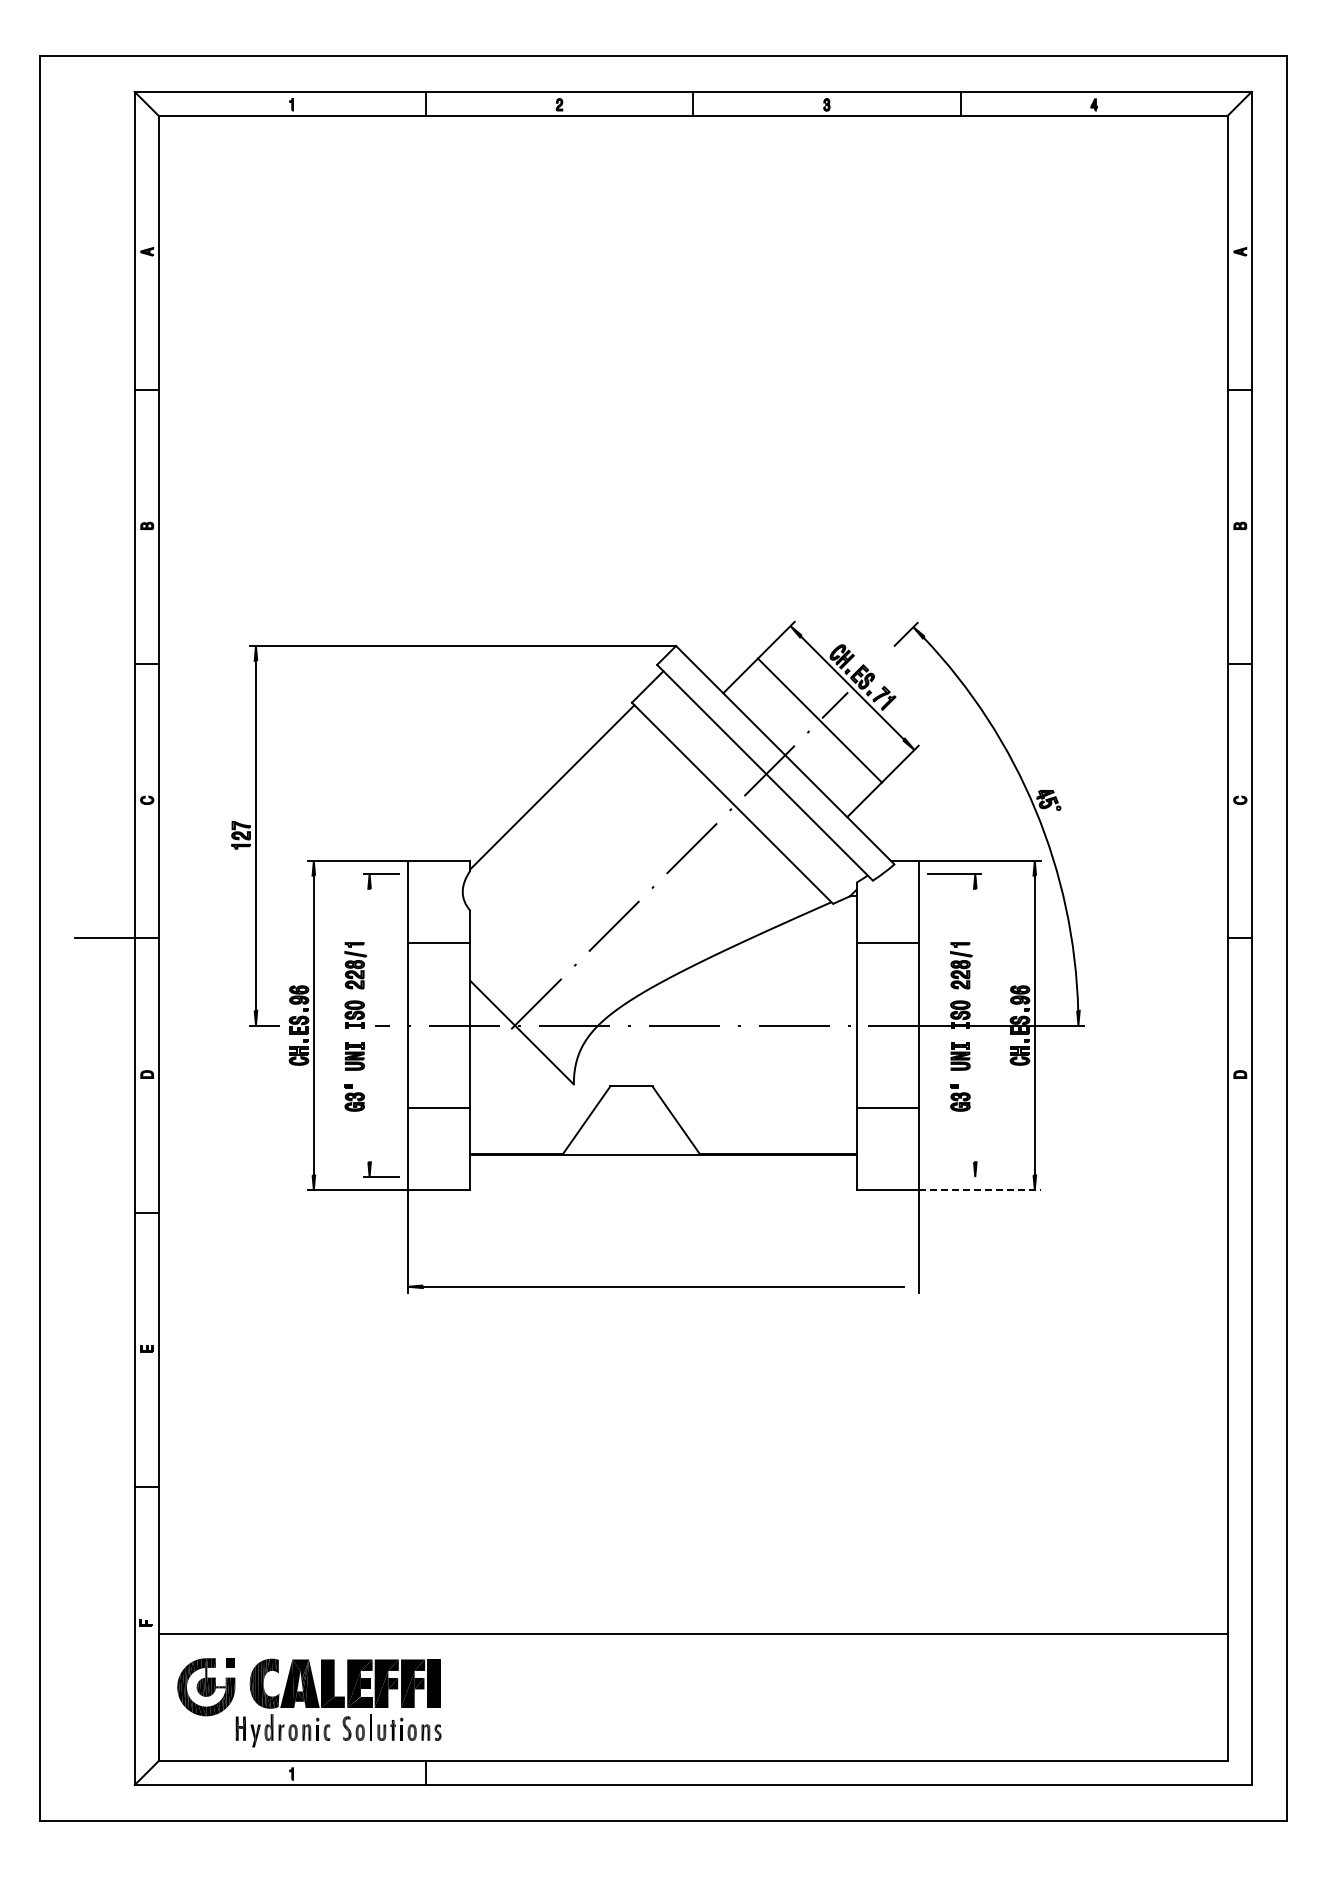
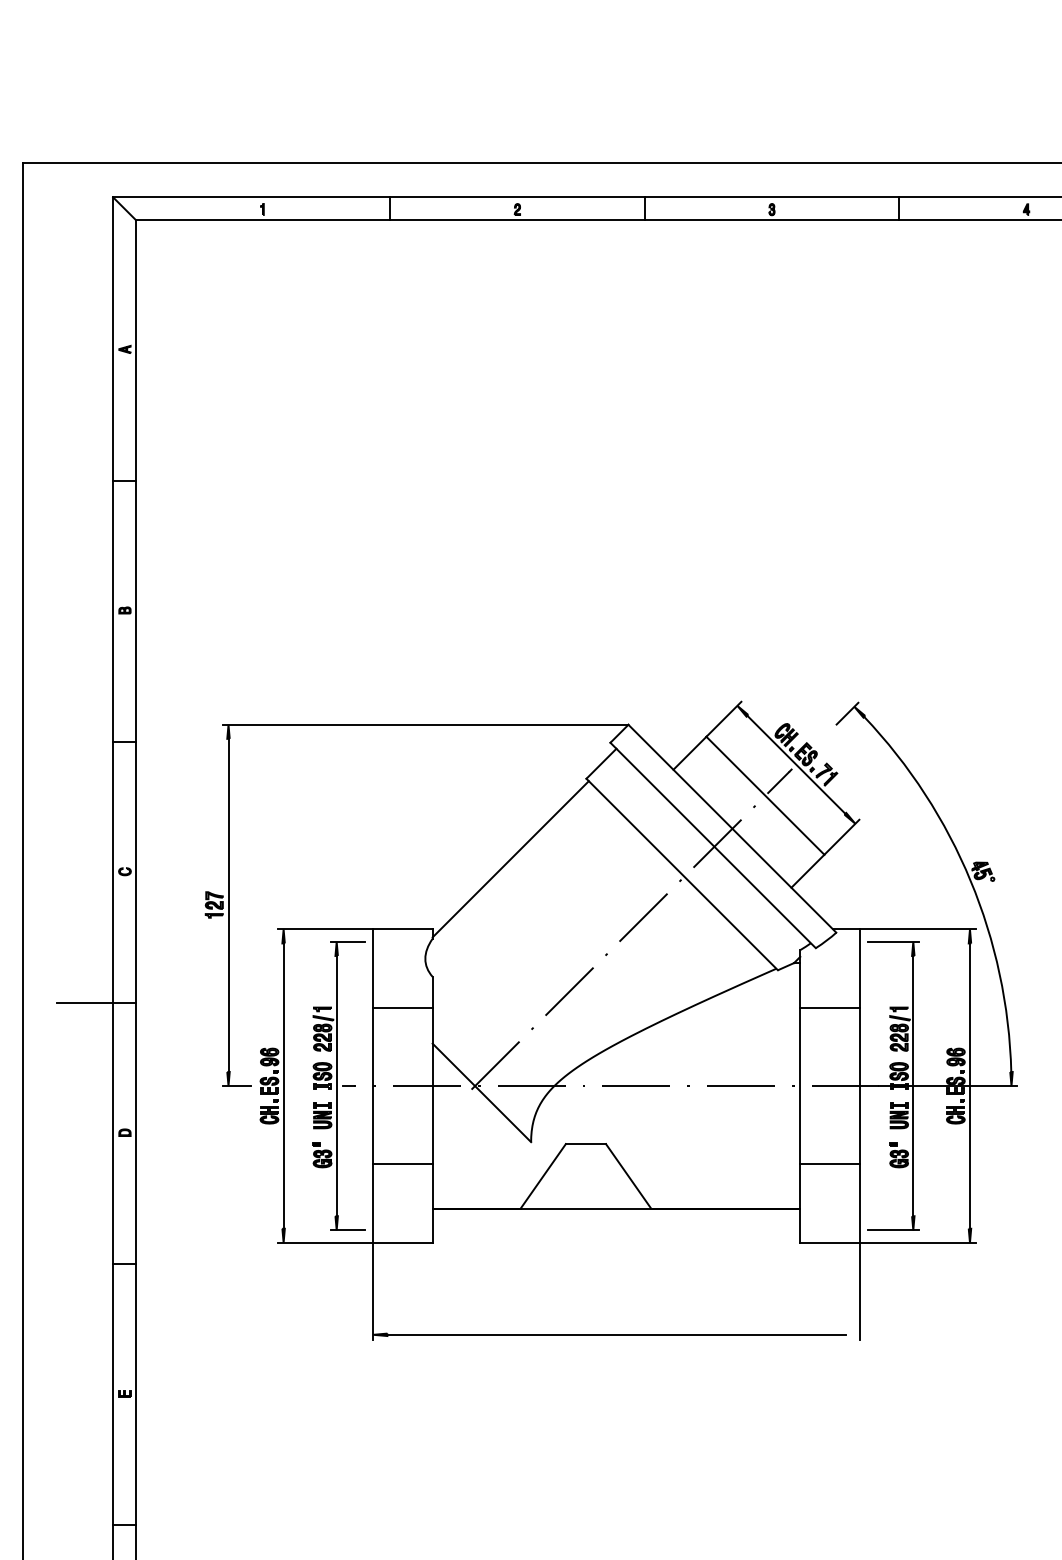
line: (369, 1025) -> (336, 1086), added
line: (975, 1025) -> (913, 1086), added
line: (954, 1177) -> (893, 1230), added
line: (979, 1190) -> (917, 1243), dashed -> solid

